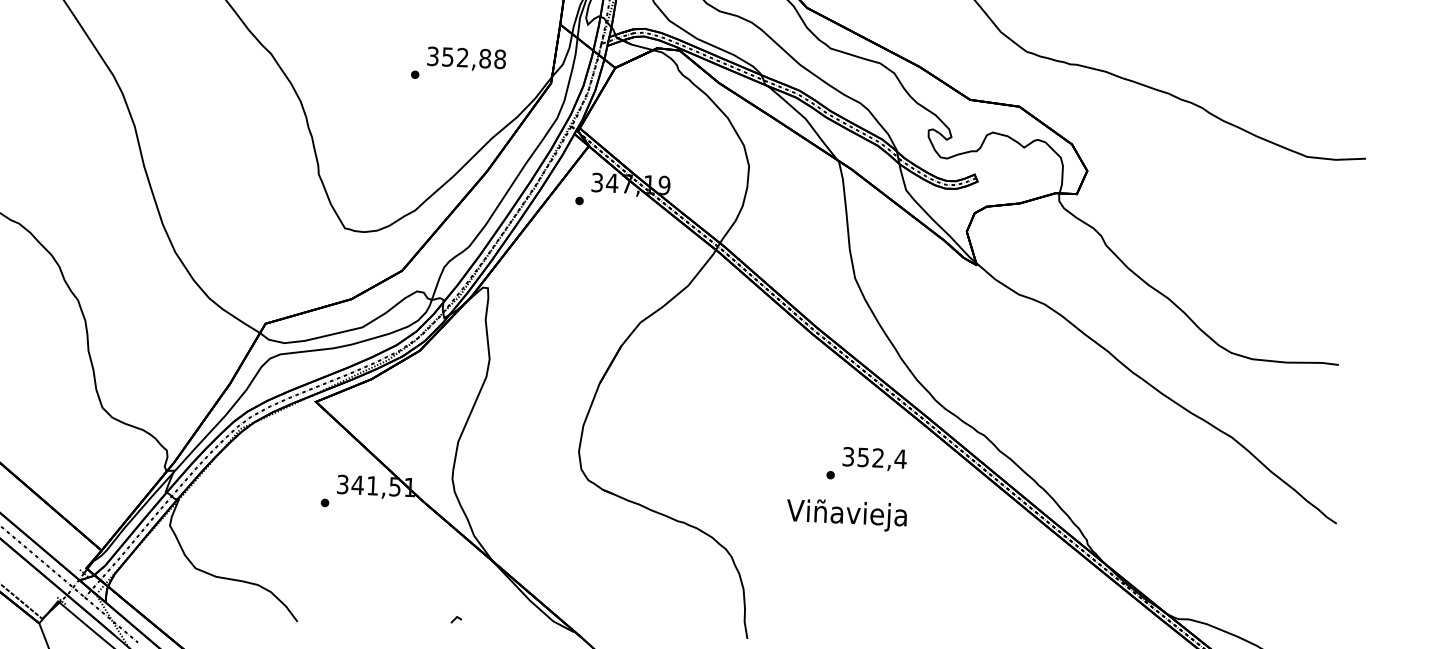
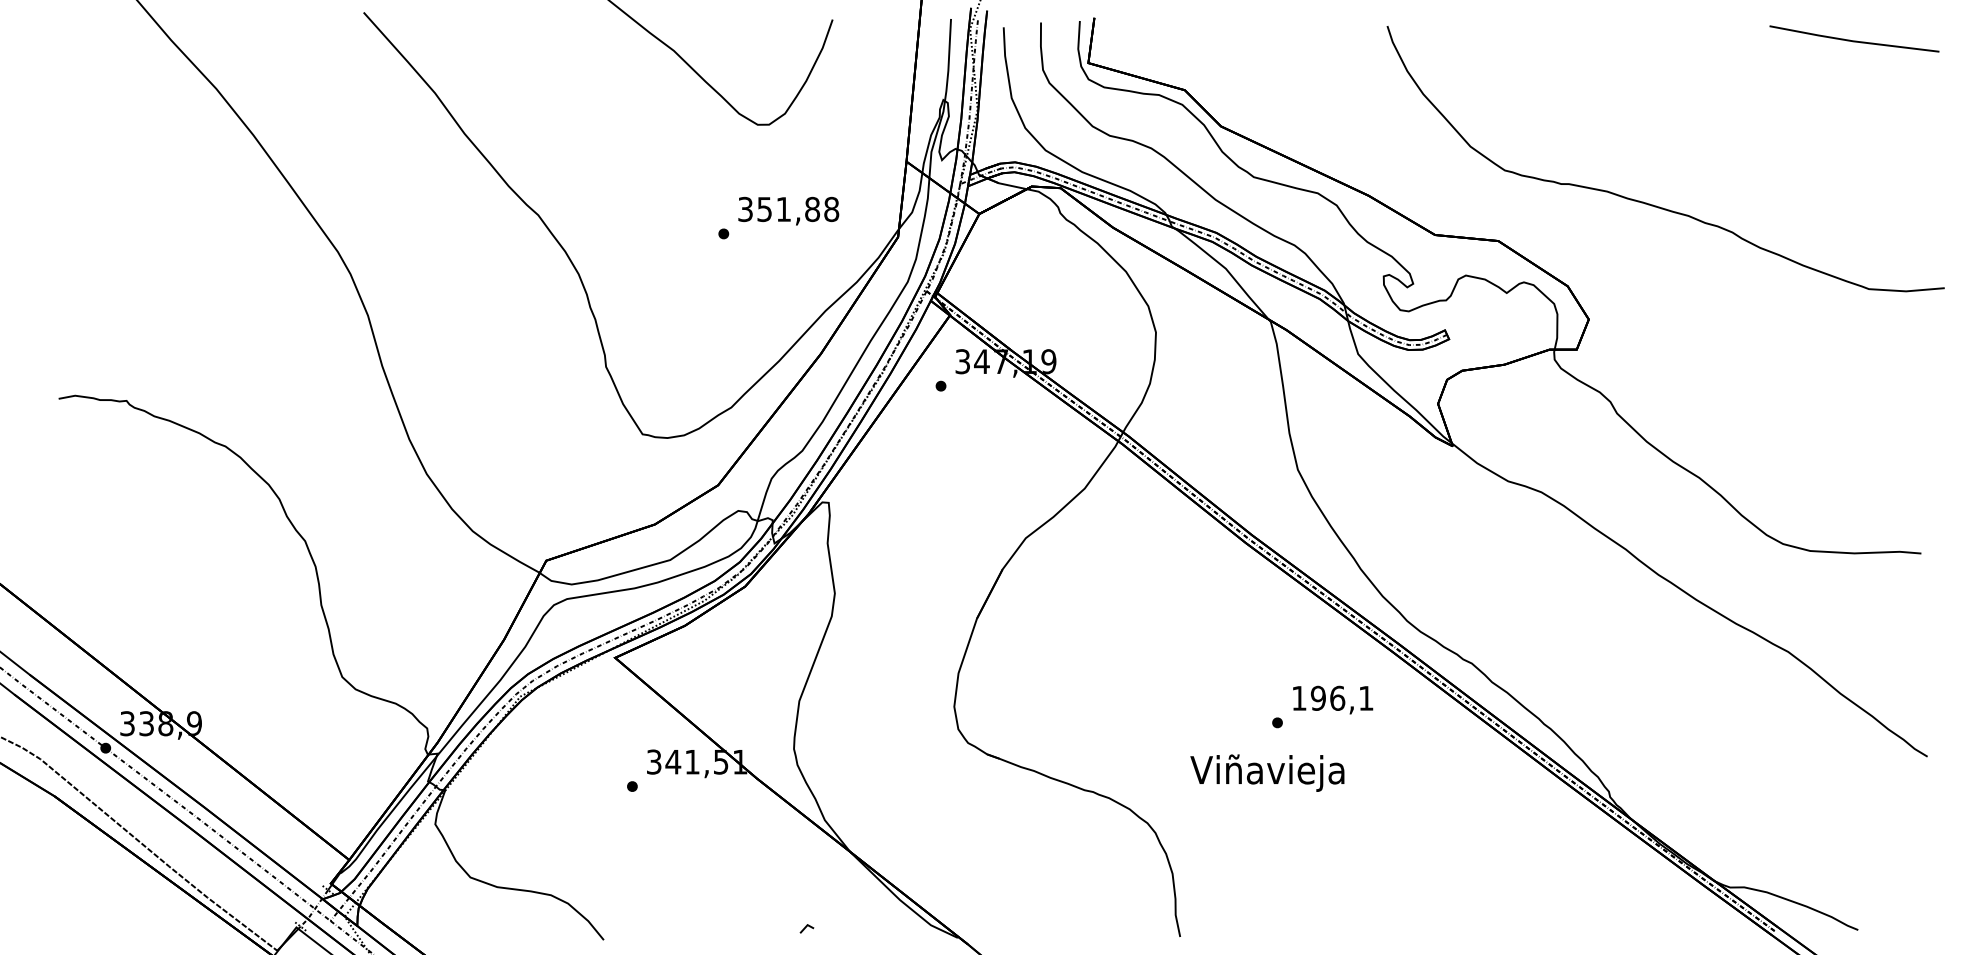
text: (462, 56) -> (783, 208), 352,88 -> 351,88
text: (875, 457) -> (1333, 697), 352,4 -> 196,1
text: (846, 514) -> (1267, 772), moved

